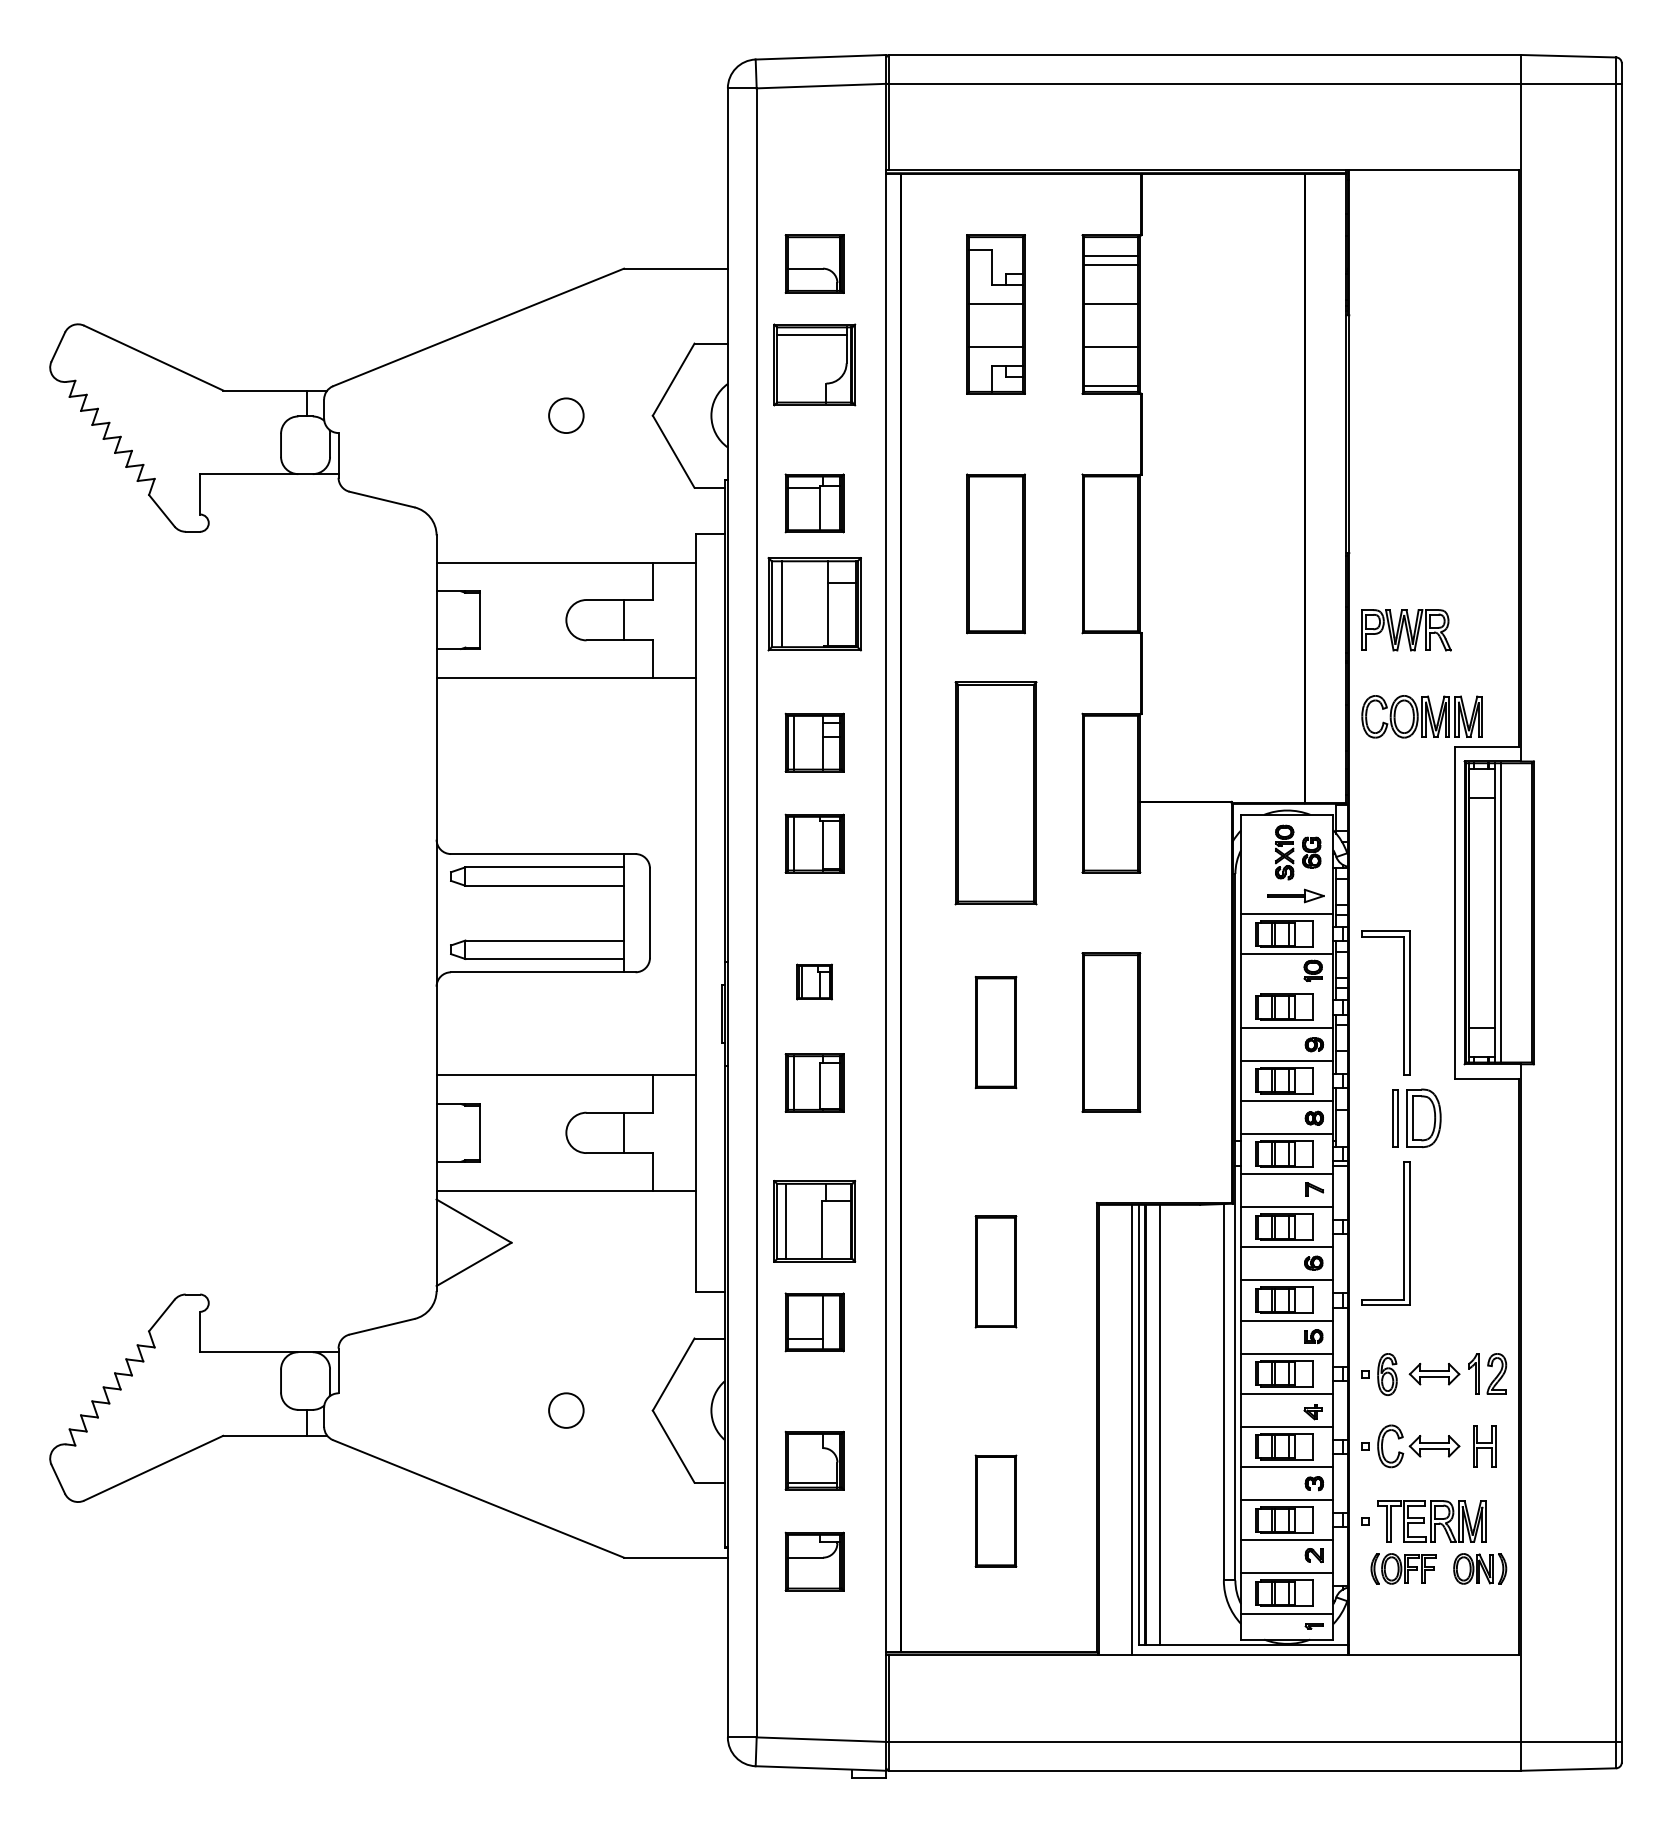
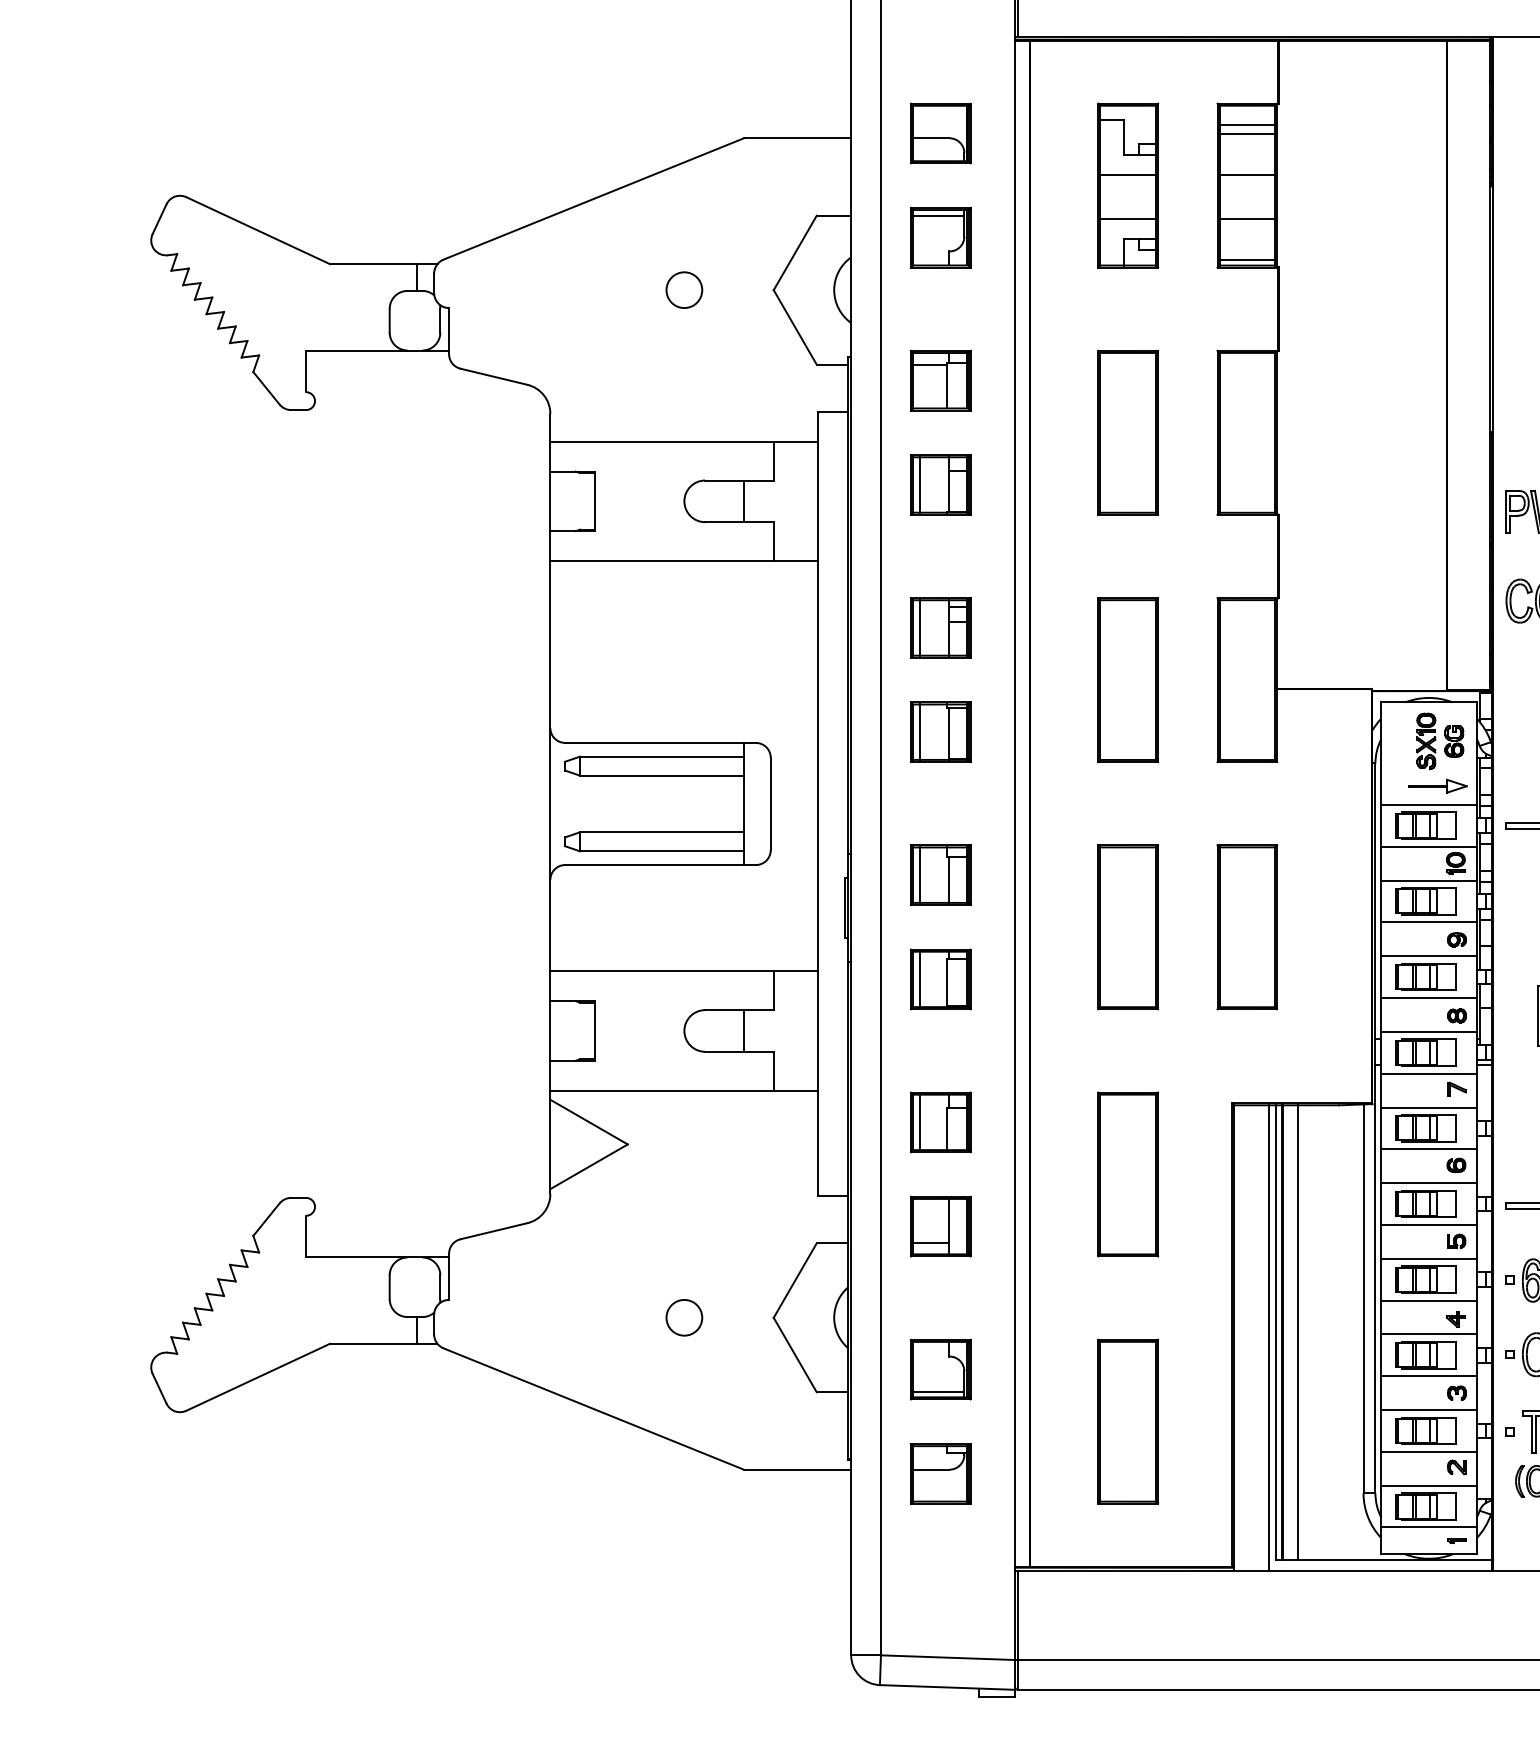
part: (814, 364) -> (940, 237), size x0.71
part: (814, 604) -> (940, 485), size x0.62
part: (995, 792) -> (1127, 679), size x0.71
part: (814, 981) -> (940, 874), size x1.67
line: (1287, 987) -> (1429, 880), added
part: (995, 1032) -> (1127, 927), size x1.43
part: (814, 1221) -> (940, 1122), size x0.71
part: (995, 1271) -> (1127, 1174), size x1.43
part: (995, 1510) -> (1127, 1420), size x1.43

